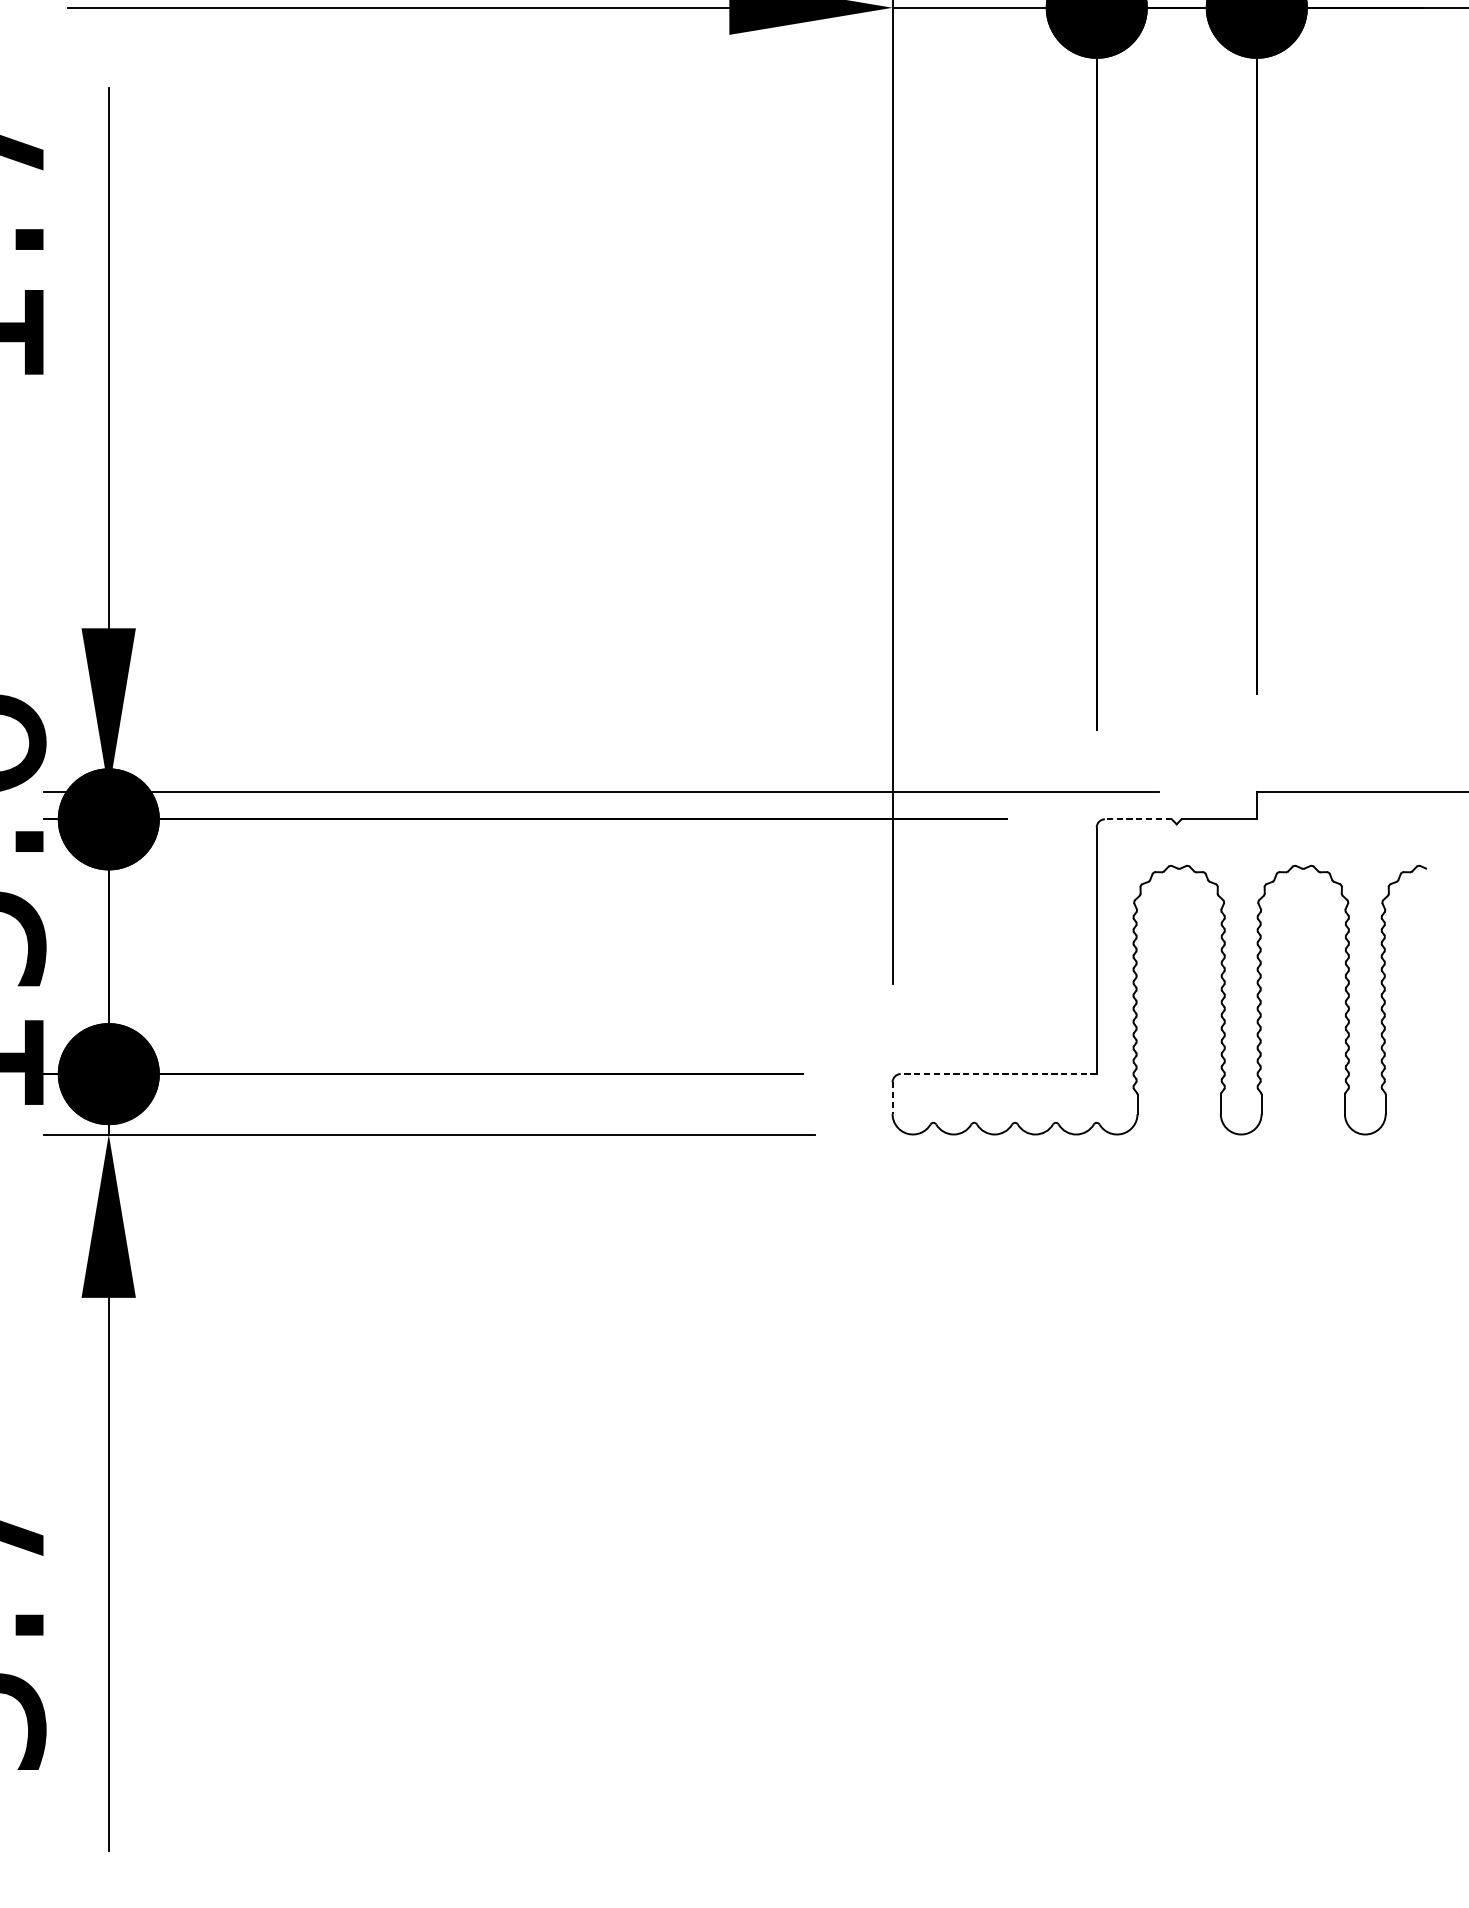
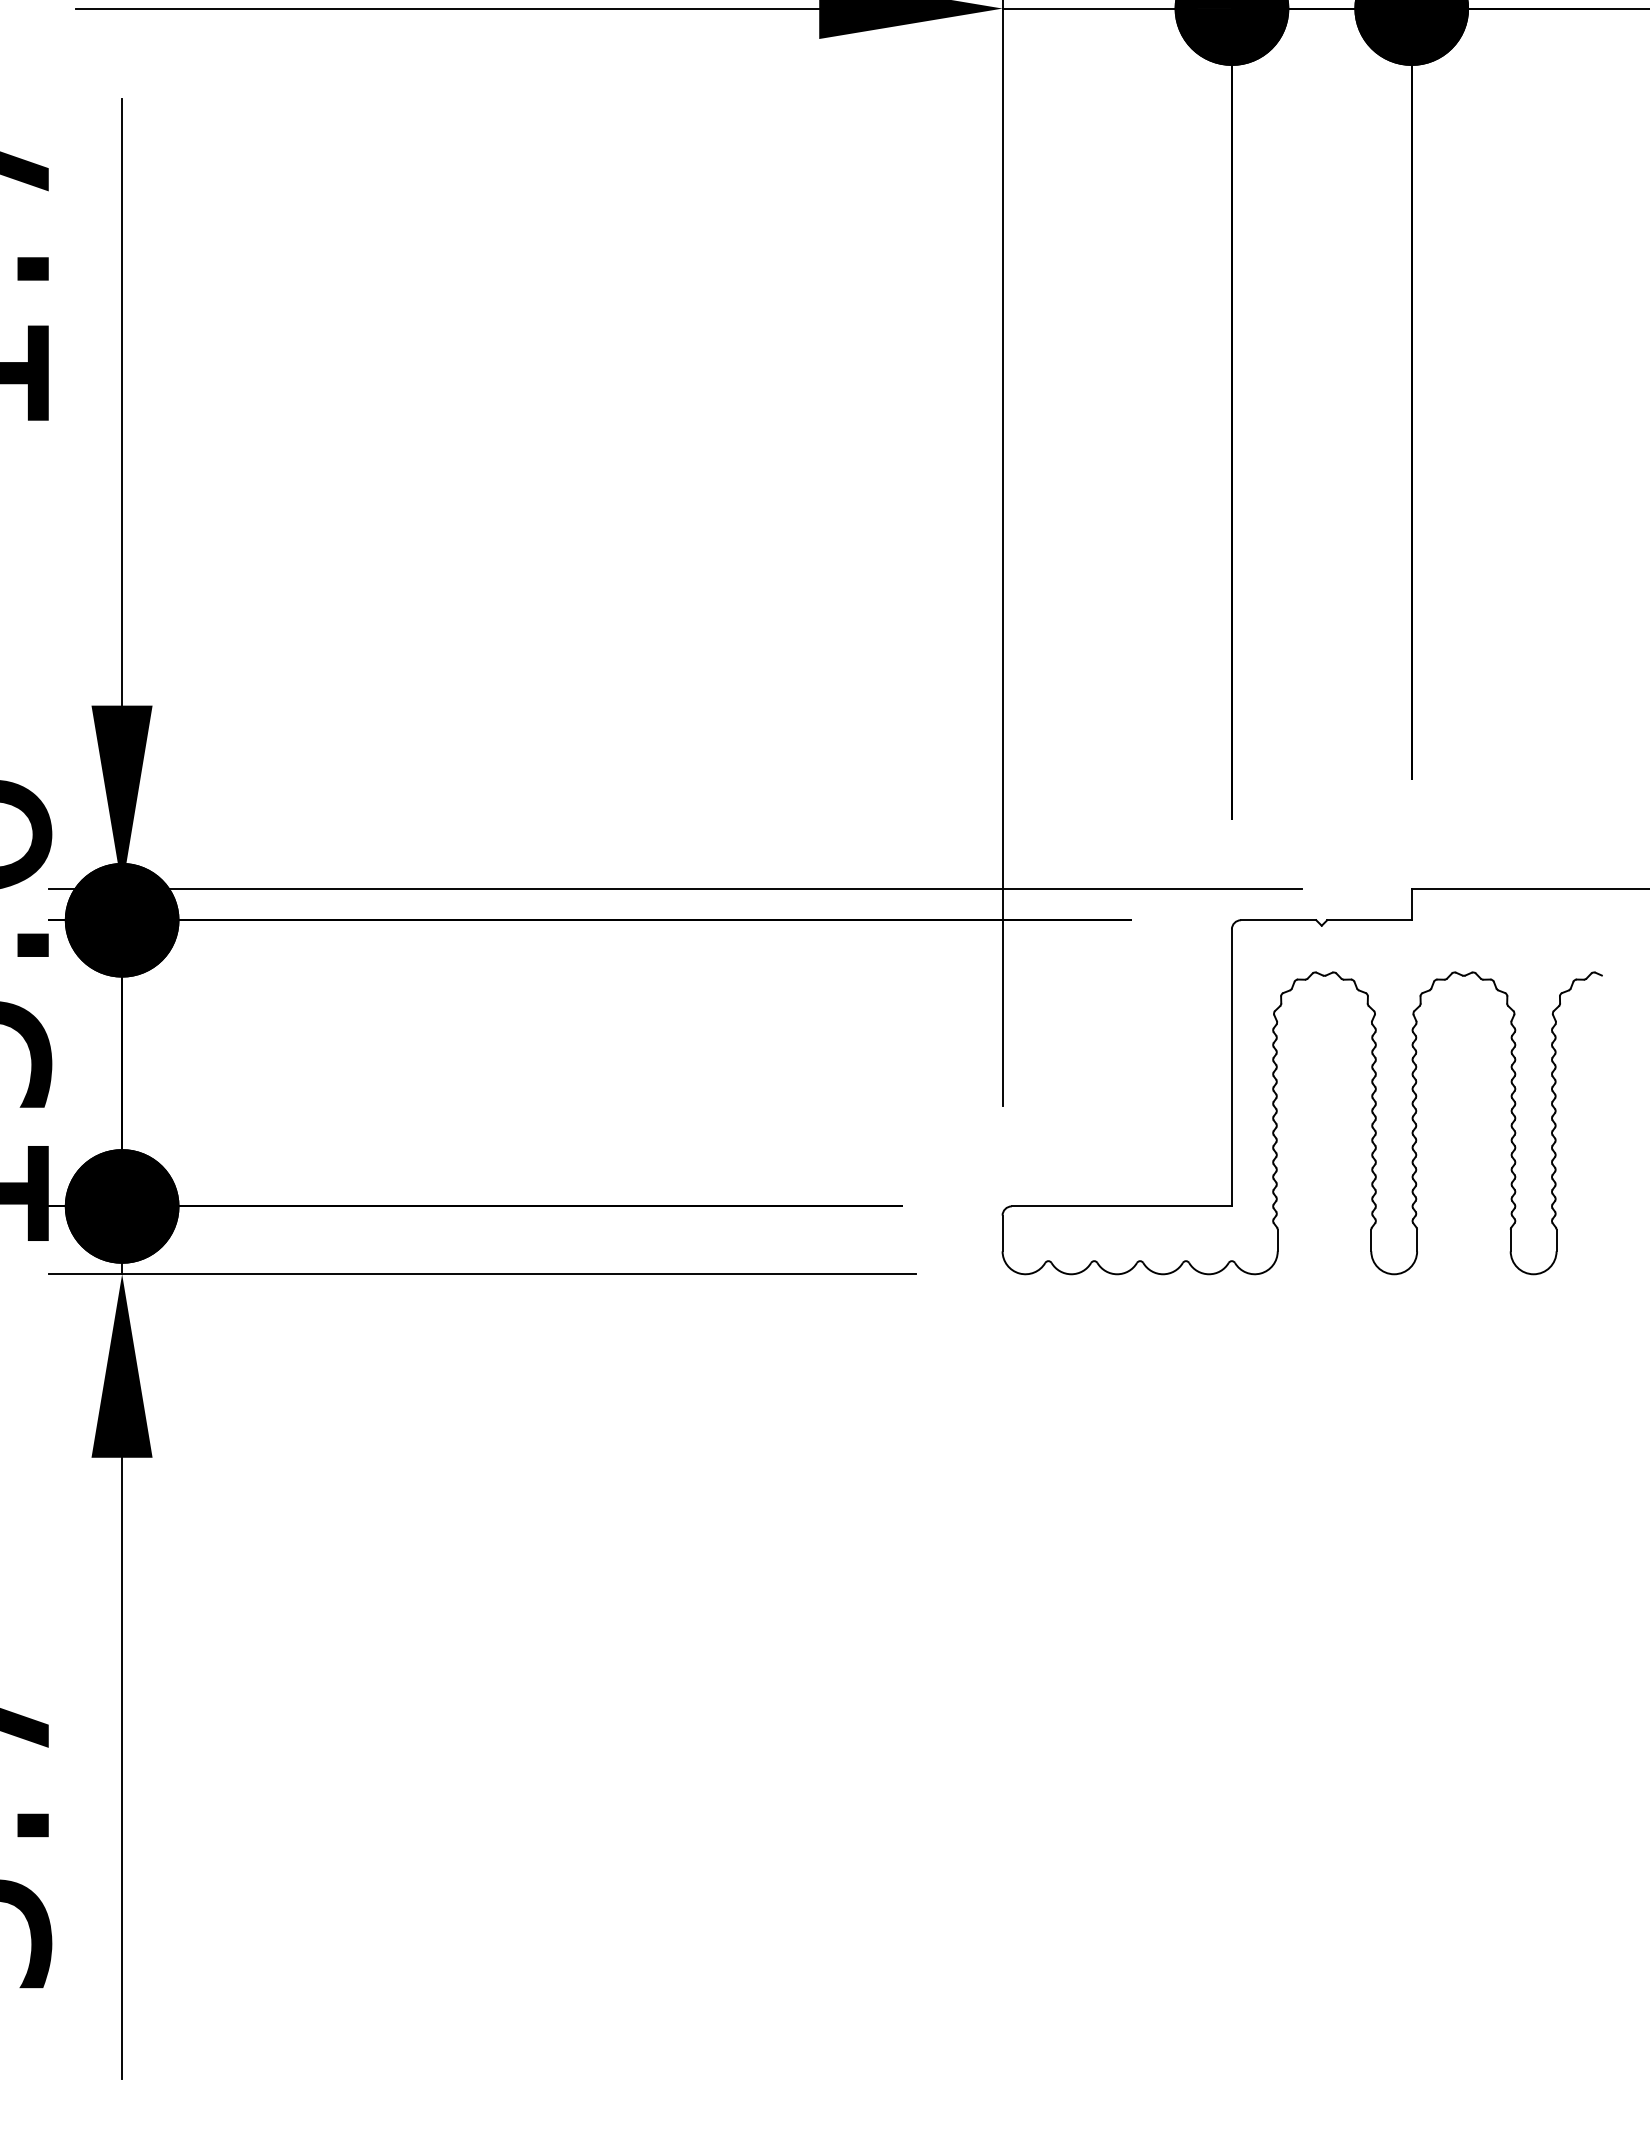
line: (1138, 819) -> (1278, 920), dashed -> solid
line: (998, 1074) -> (1121, 1206), dashed -> solid
line: (892, 1098) -> (1002, 1233), dashed -> solid

